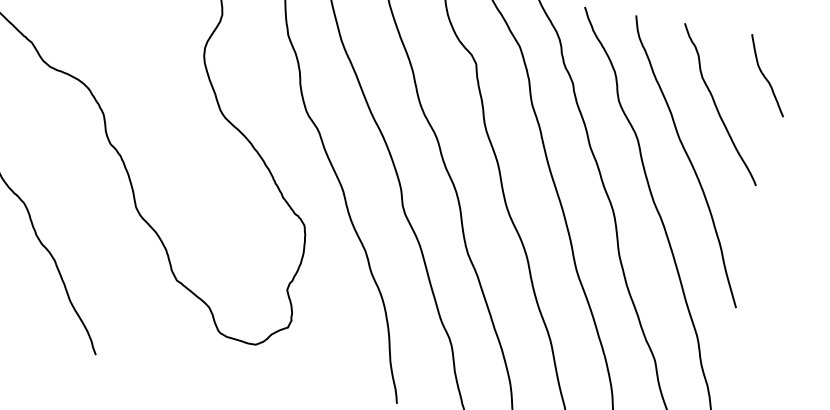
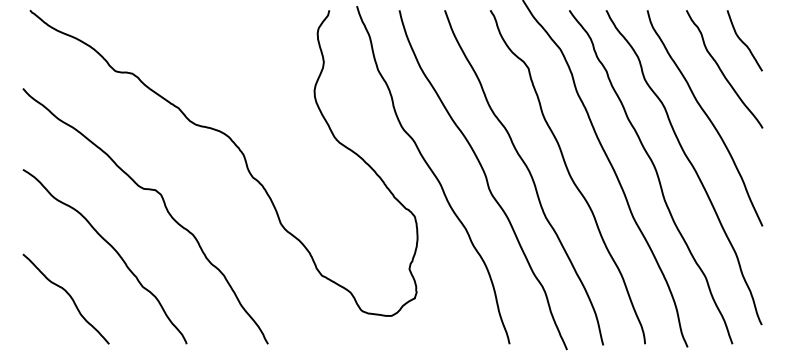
curve: (765, 76) -> (743, 41), moved

